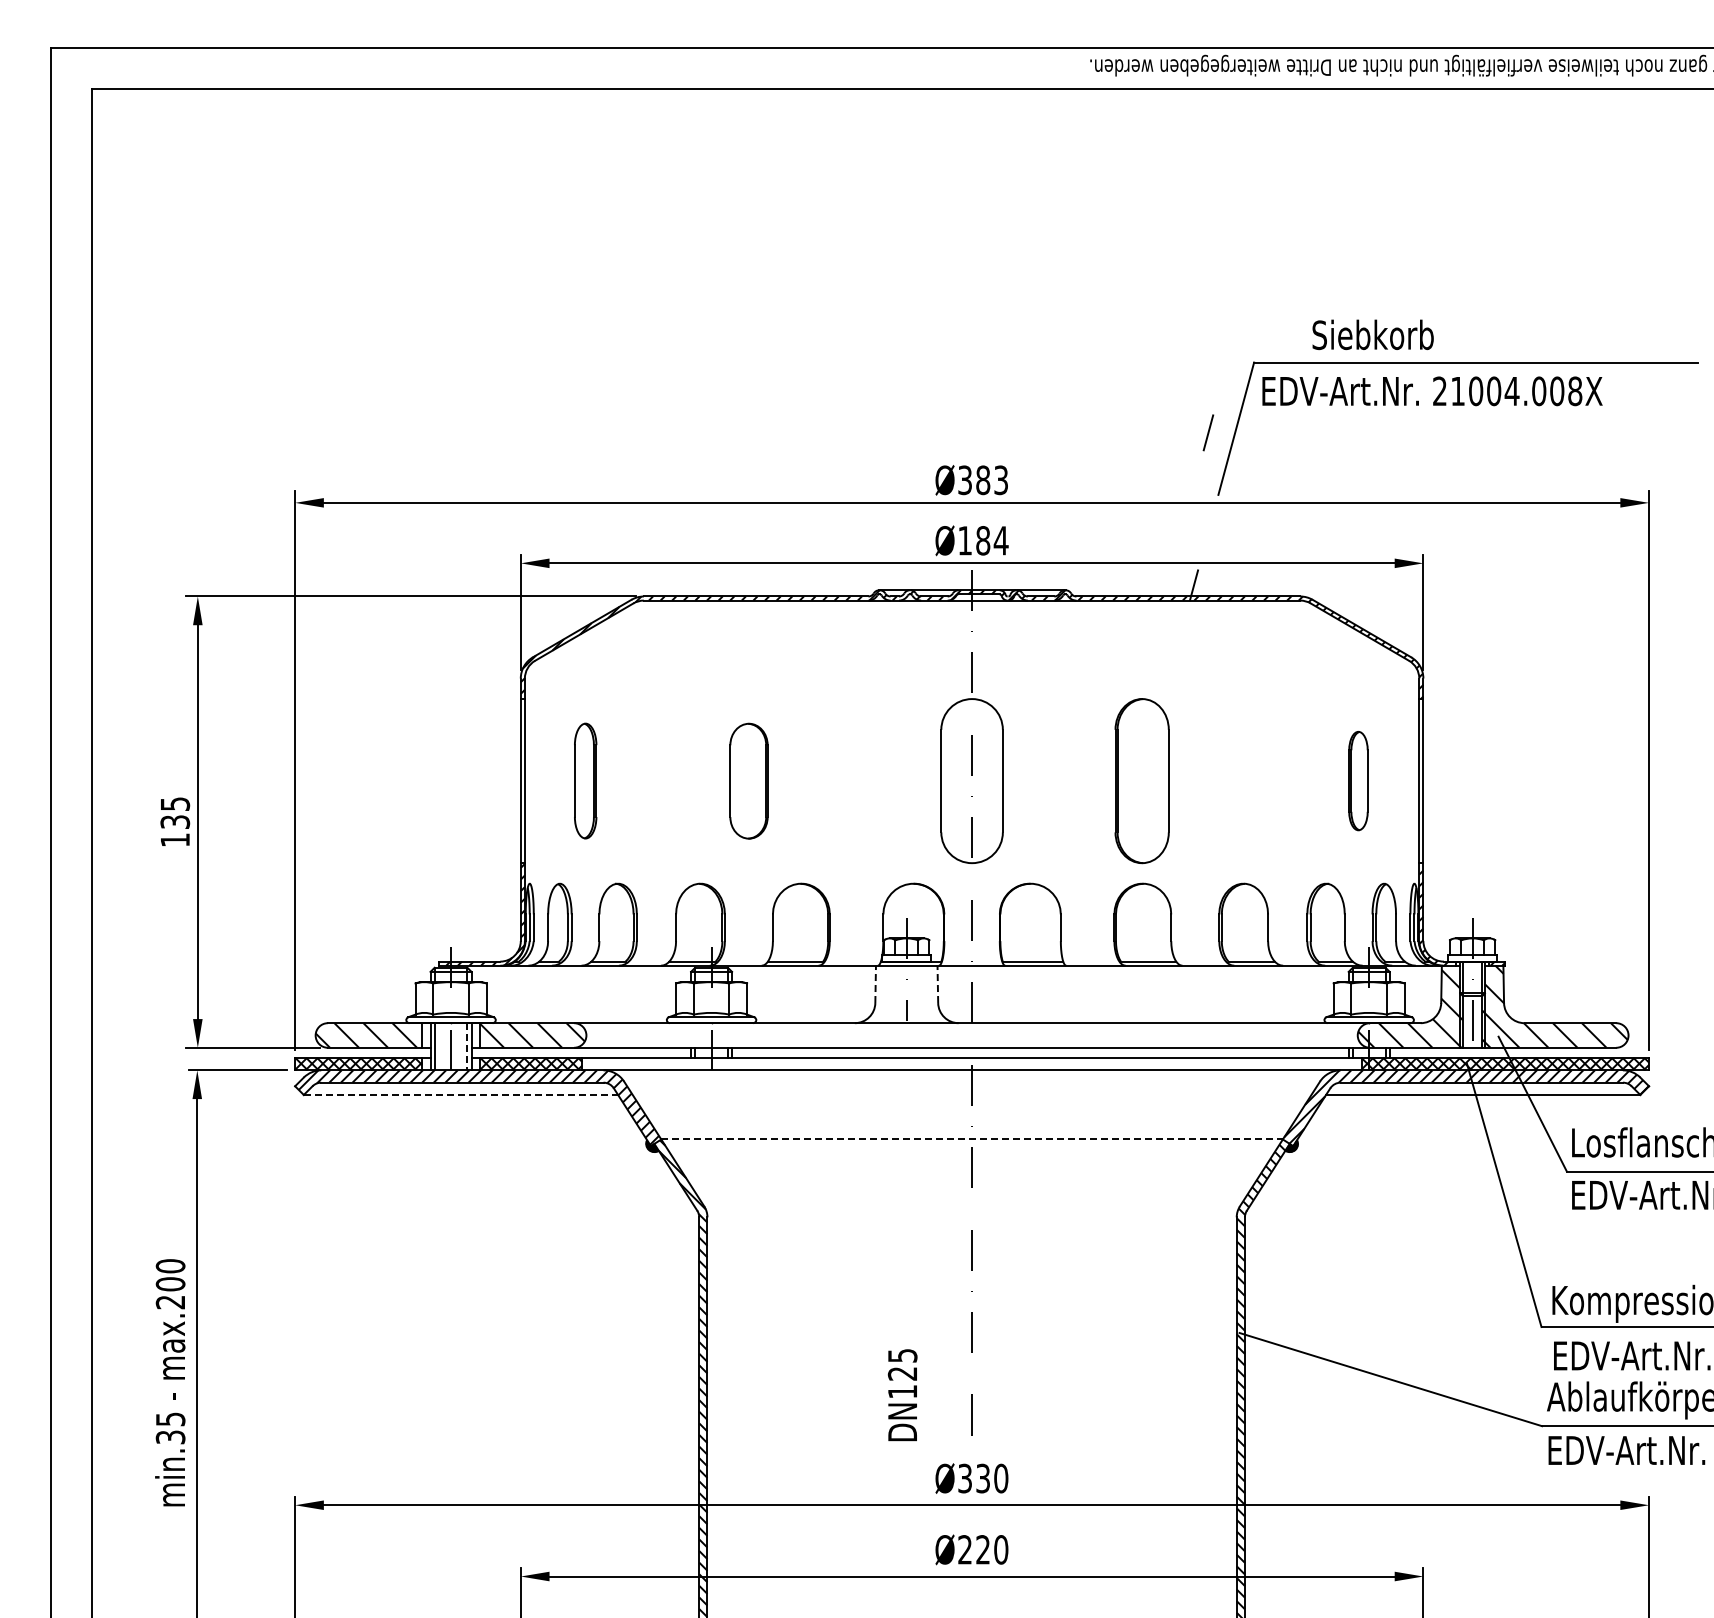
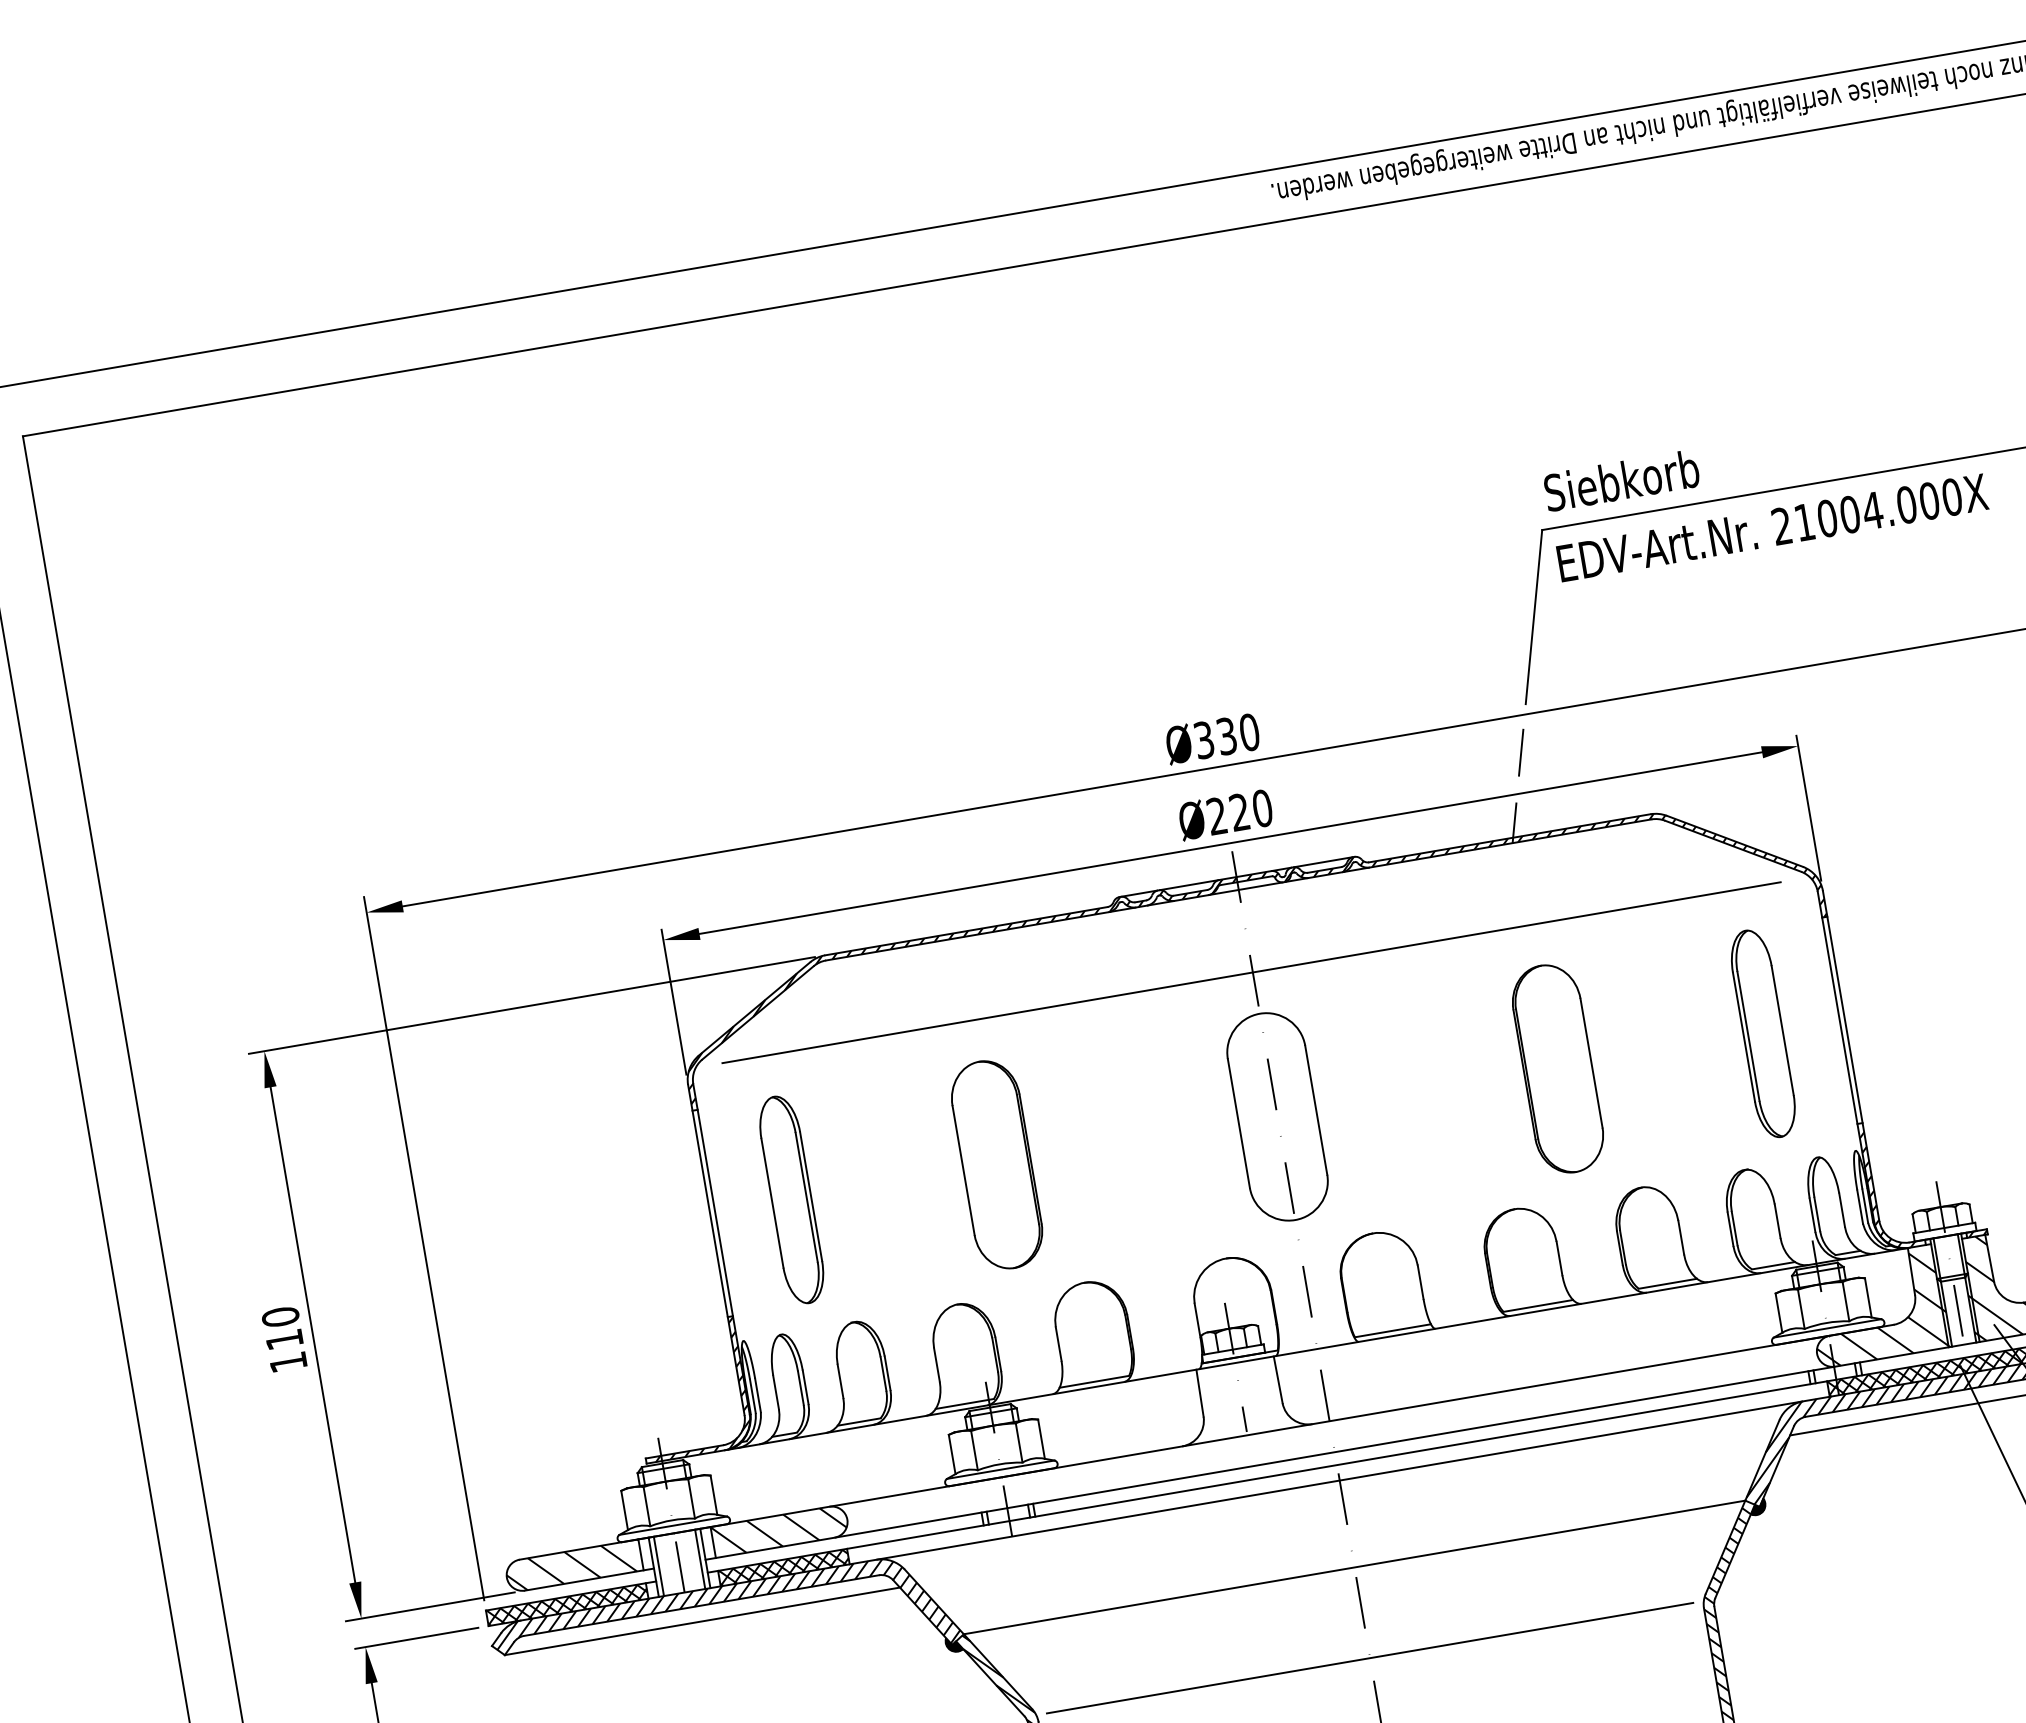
text: (1372, 334) -> (1620, 480), moved
text: (1575, 391) -> (1952, 497), 21004.008X -> 21004.000X
line: (1208, 432) -> (1521, 752), moved
text: (992, 480) -> (1238, 734), Ø383 -> Ø330
text: (983, 540) -> (1240, 811), Ø184 -> Ø220
line: (970, 666) -> (1250, 973), added
part: (585, 780) -> (791, 1199), size x1.43
part: (1358, 780) -> (1763, 1033), size x1.67
part: (748, 781) -> (996, 1165), size x1.43
part: (1141, 781) -> (1557, 1069), moved
text: (175, 812) -> (282, 1327), 135 -> 110
line: (875, 984) -> (1199, 1393), dashed -> solid
line: (937, 984) -> (1277, 1380), dashed -> solid
line: (467, 1046) -> (700, 1559), dashed -> solid
line: (461, 1094) -> (702, 1620), dashed -> solid
line: (972, 1139) -> (1355, 1567), dashed -> solid
line: (972, 1211) -> (1370, 1657), added

